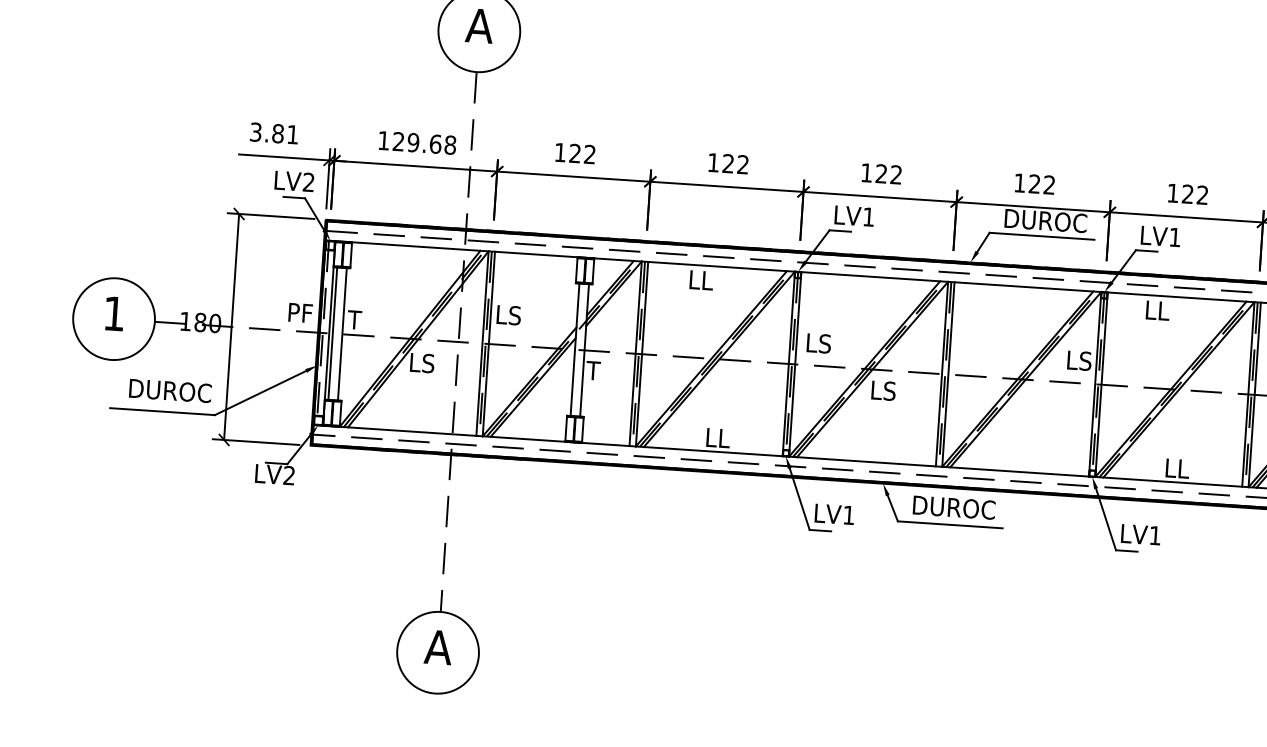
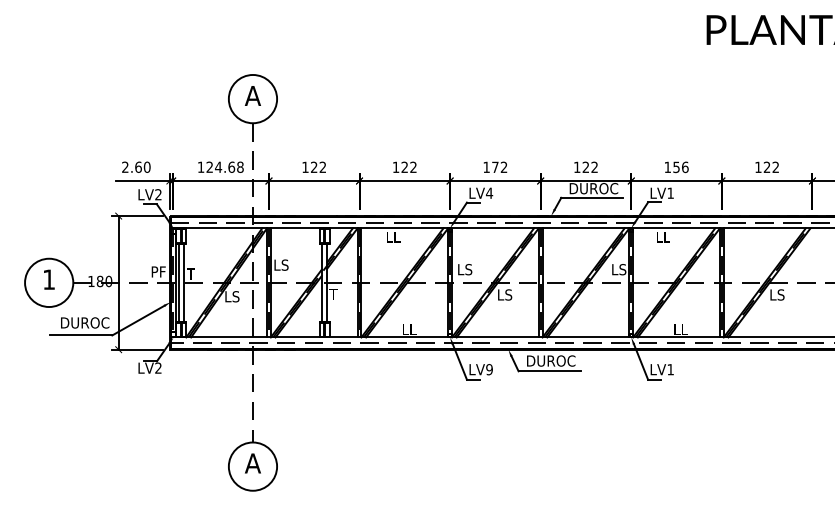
text: (274, 132) -> (136, 166), 3.81 -> 2.60
text: (413, 141) -> (218, 166), 129.68 -> 124.68
text: (881, 172) -> (495, 166), 122 -> 172
text: (1194, 194) -> (680, 167), 122 -> 156
text: (868, 215) -> (489, 192), LV1 -> LV4
text: (848, 515) -> (489, 369), LV1 -> LV9

